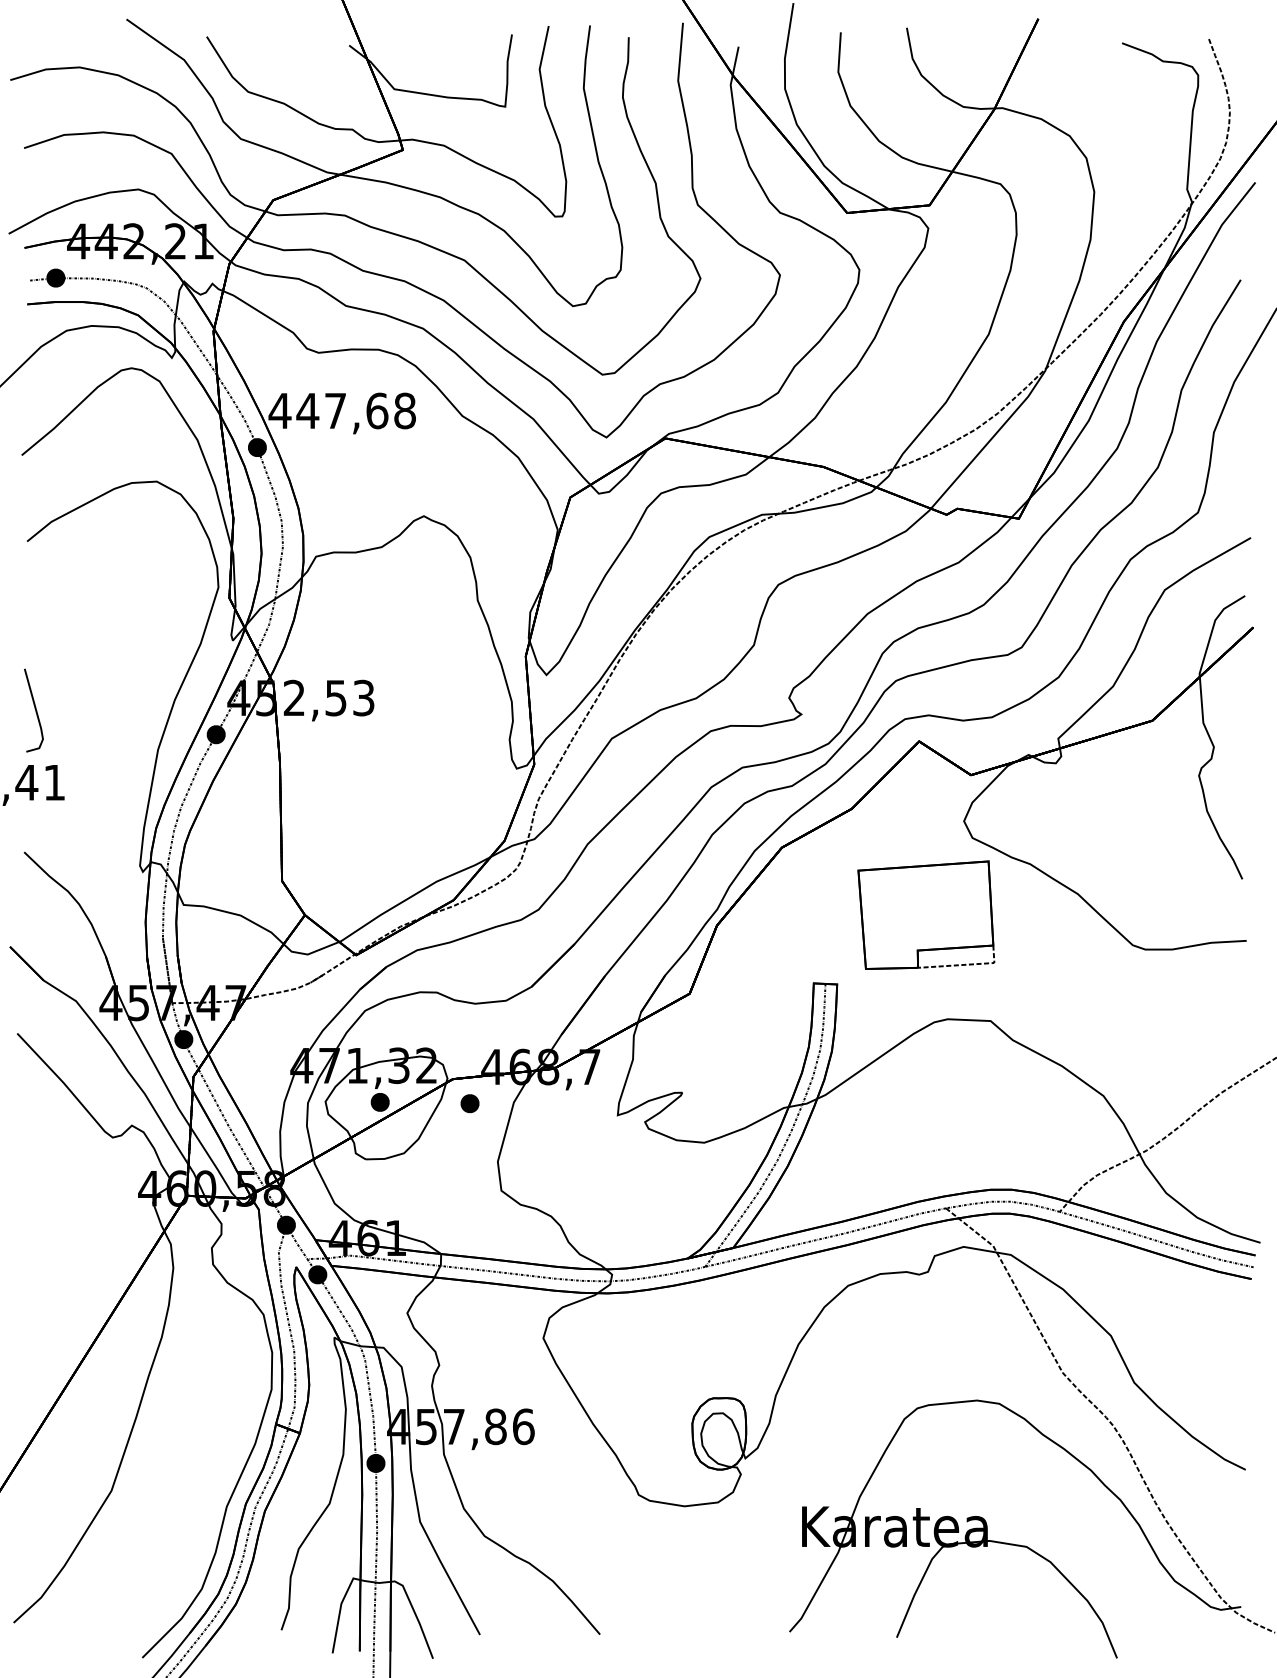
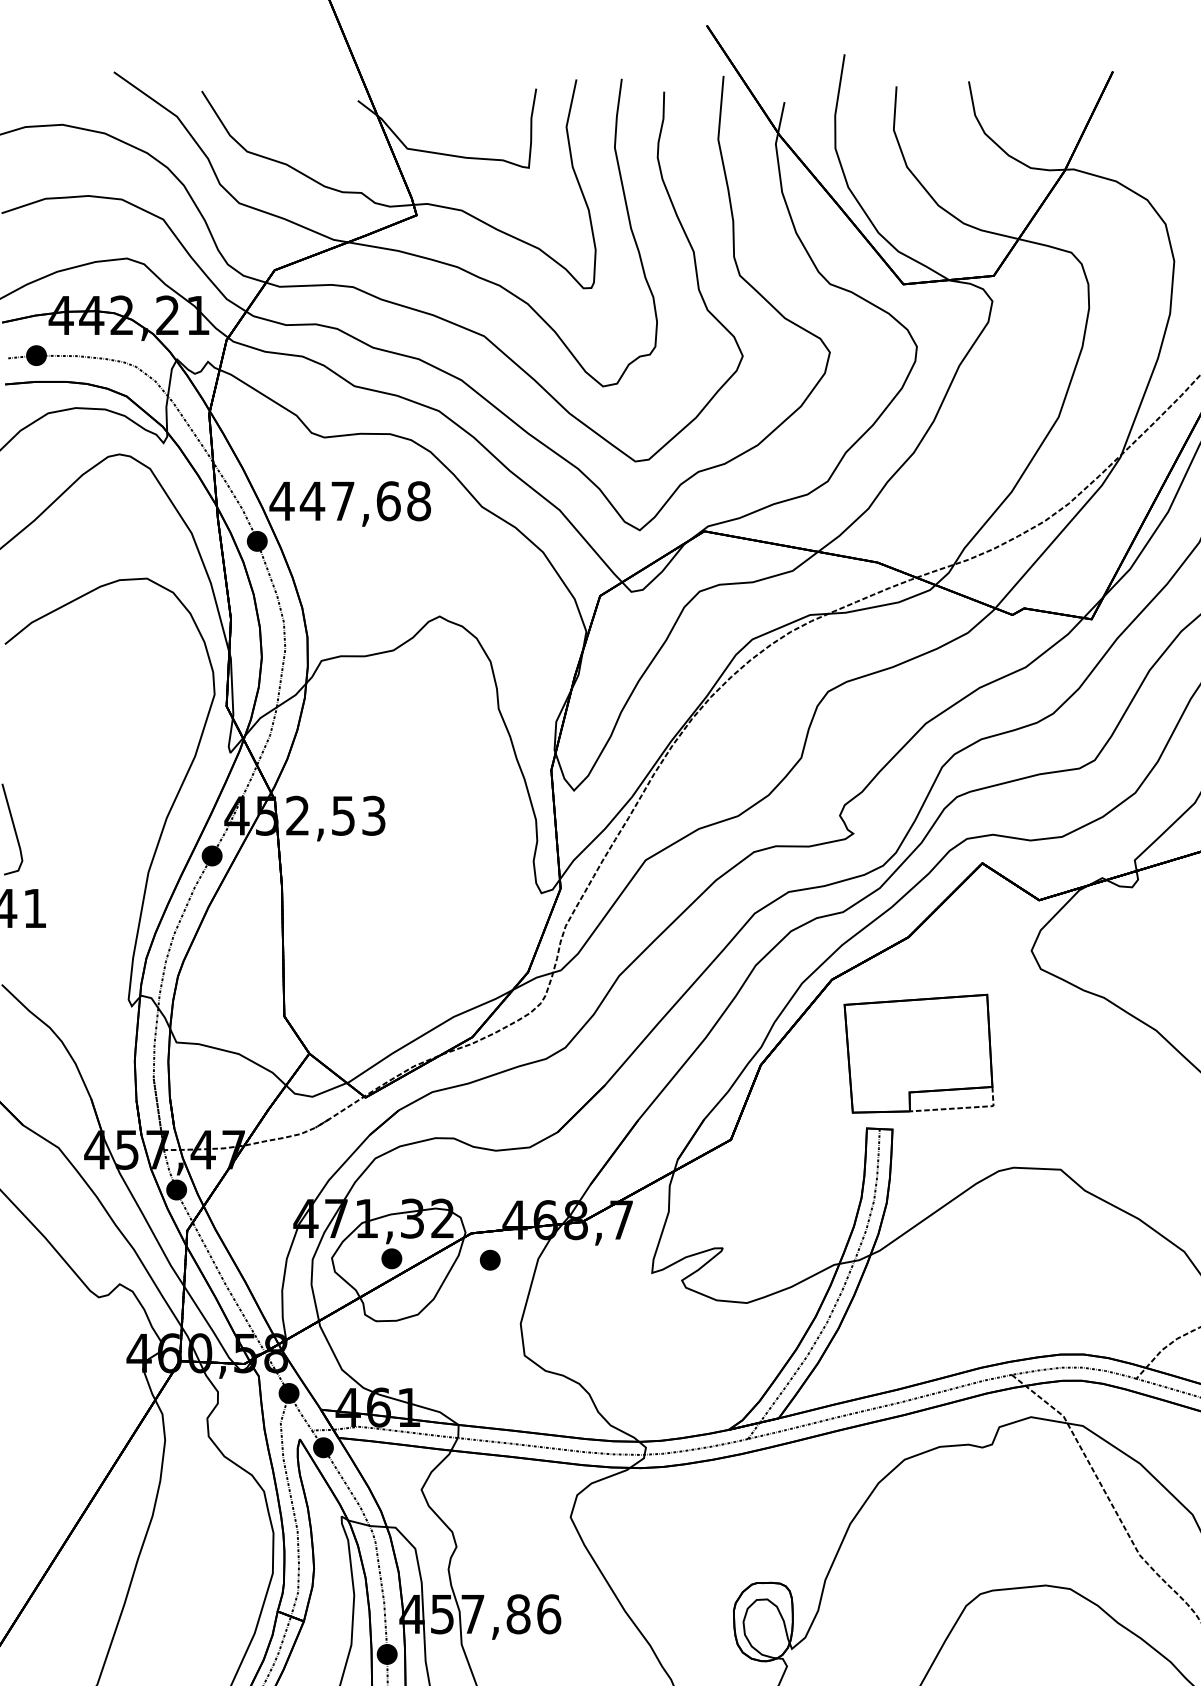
part: (926, 914) -> (919, 1052), moved

